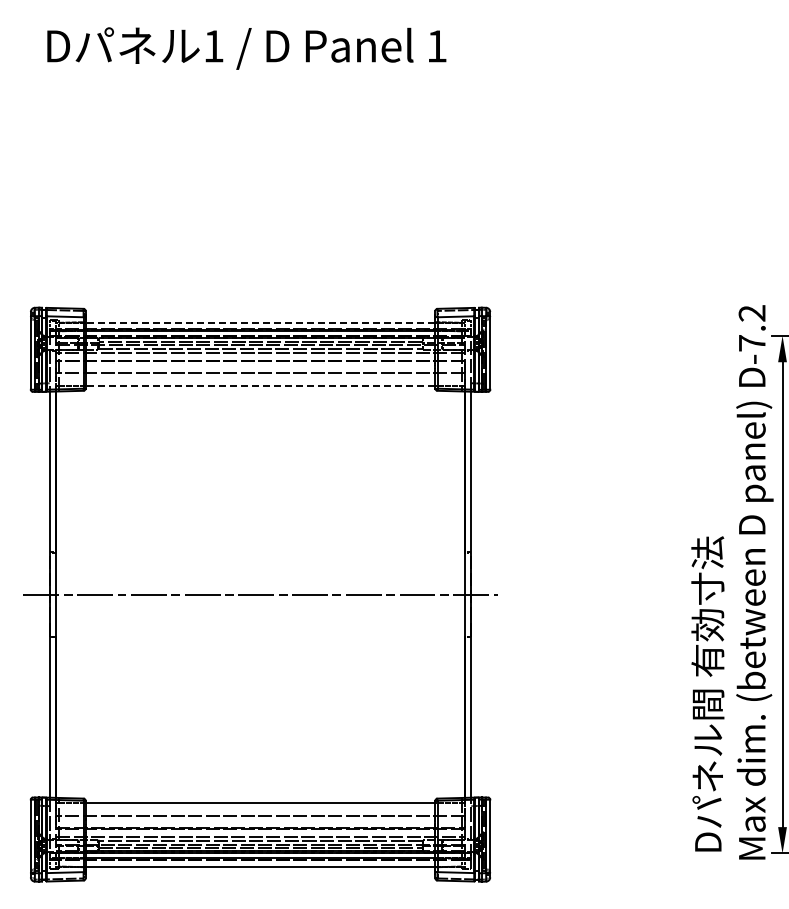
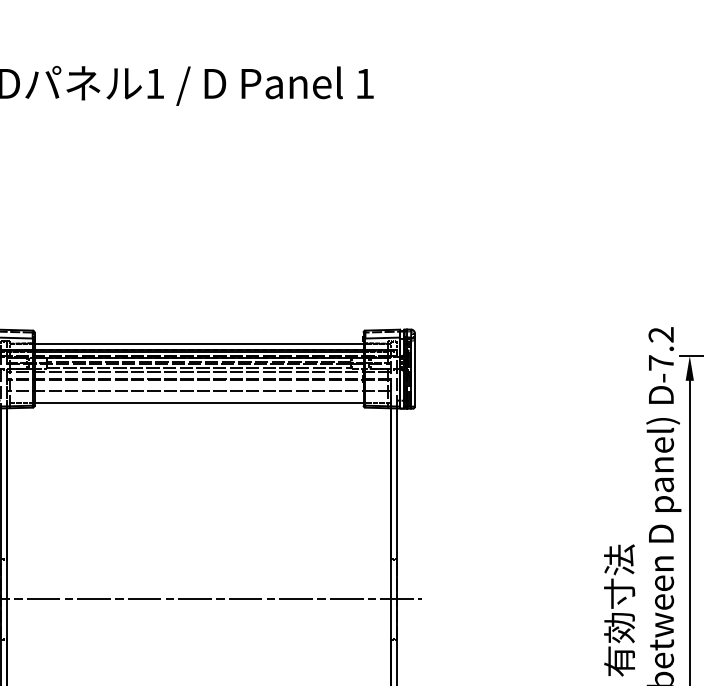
line: (260, 322) -> (199, 343), dashed -> solid
line: (260, 386) -> (199, 403), dashed -> solid

